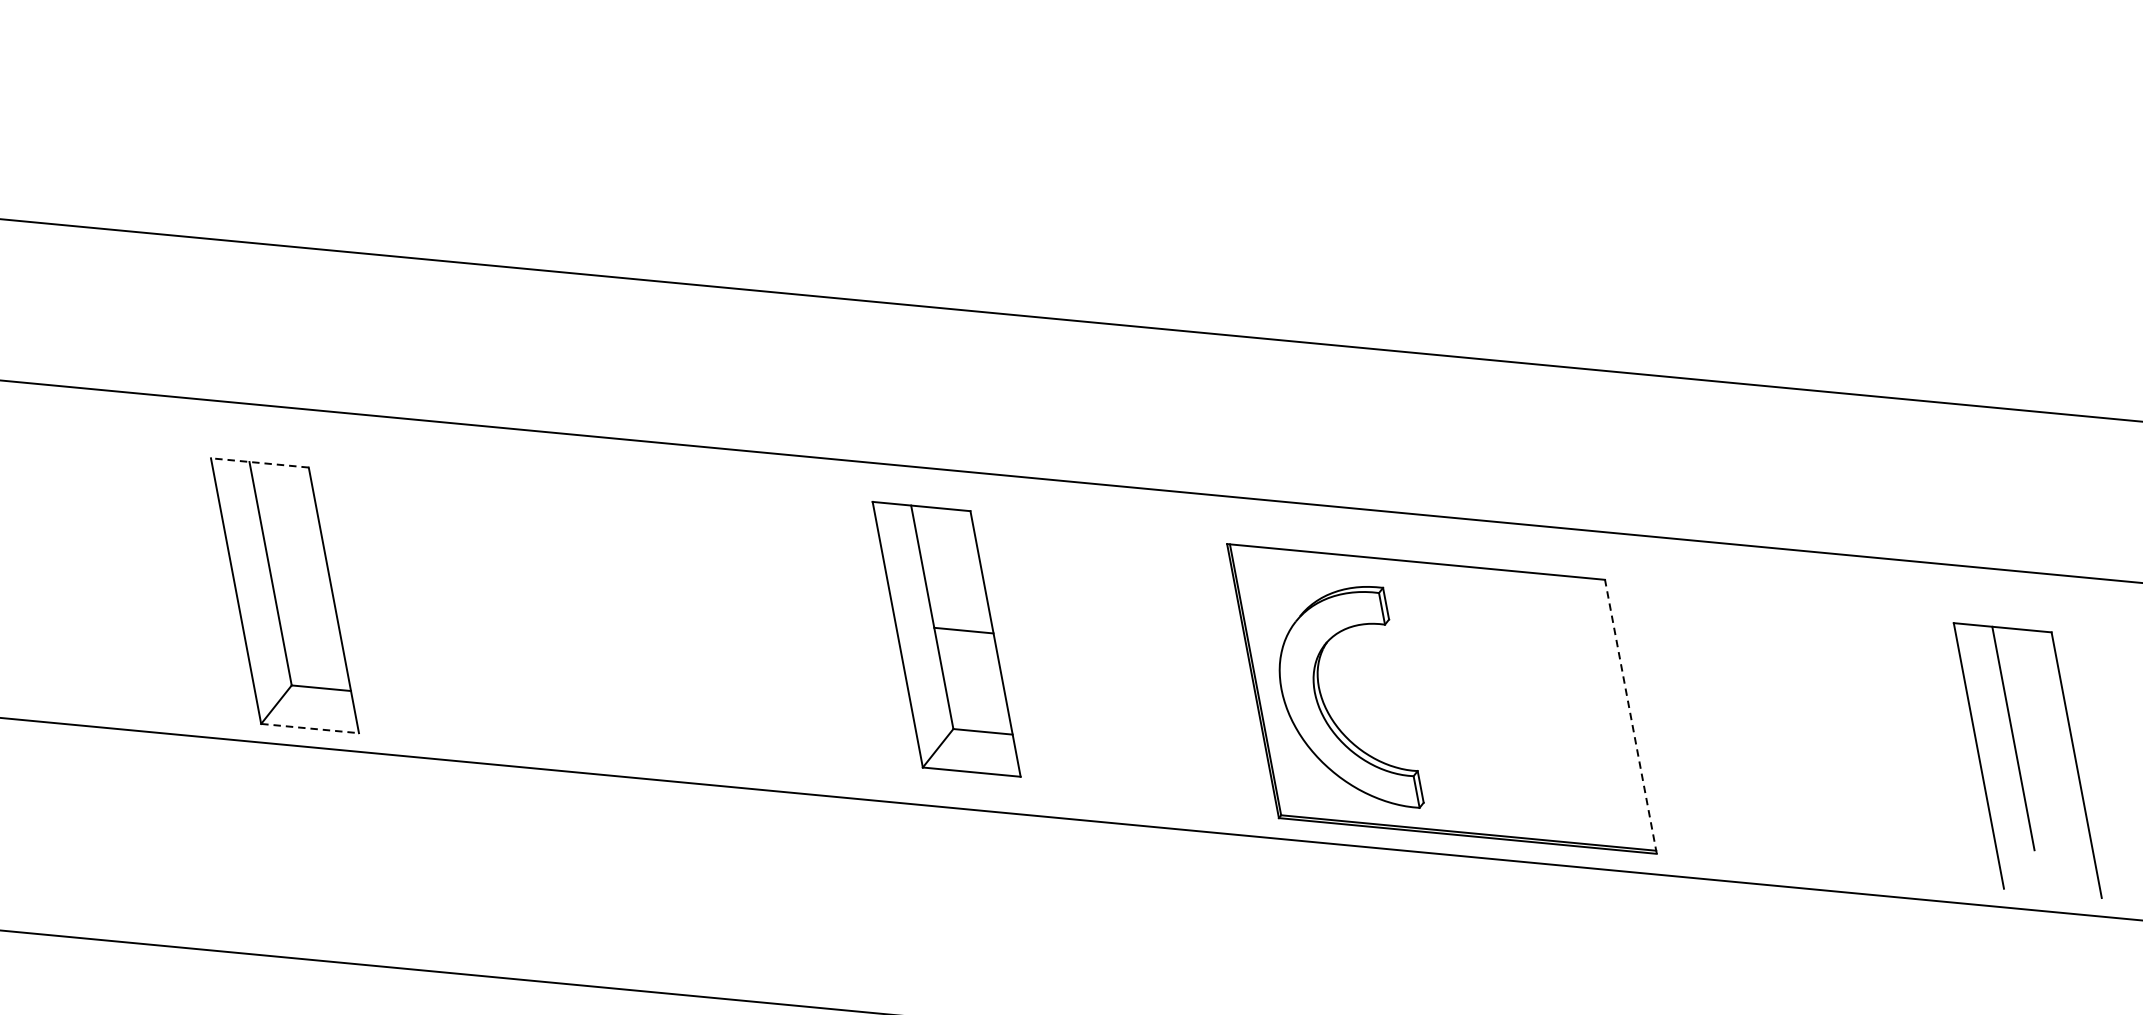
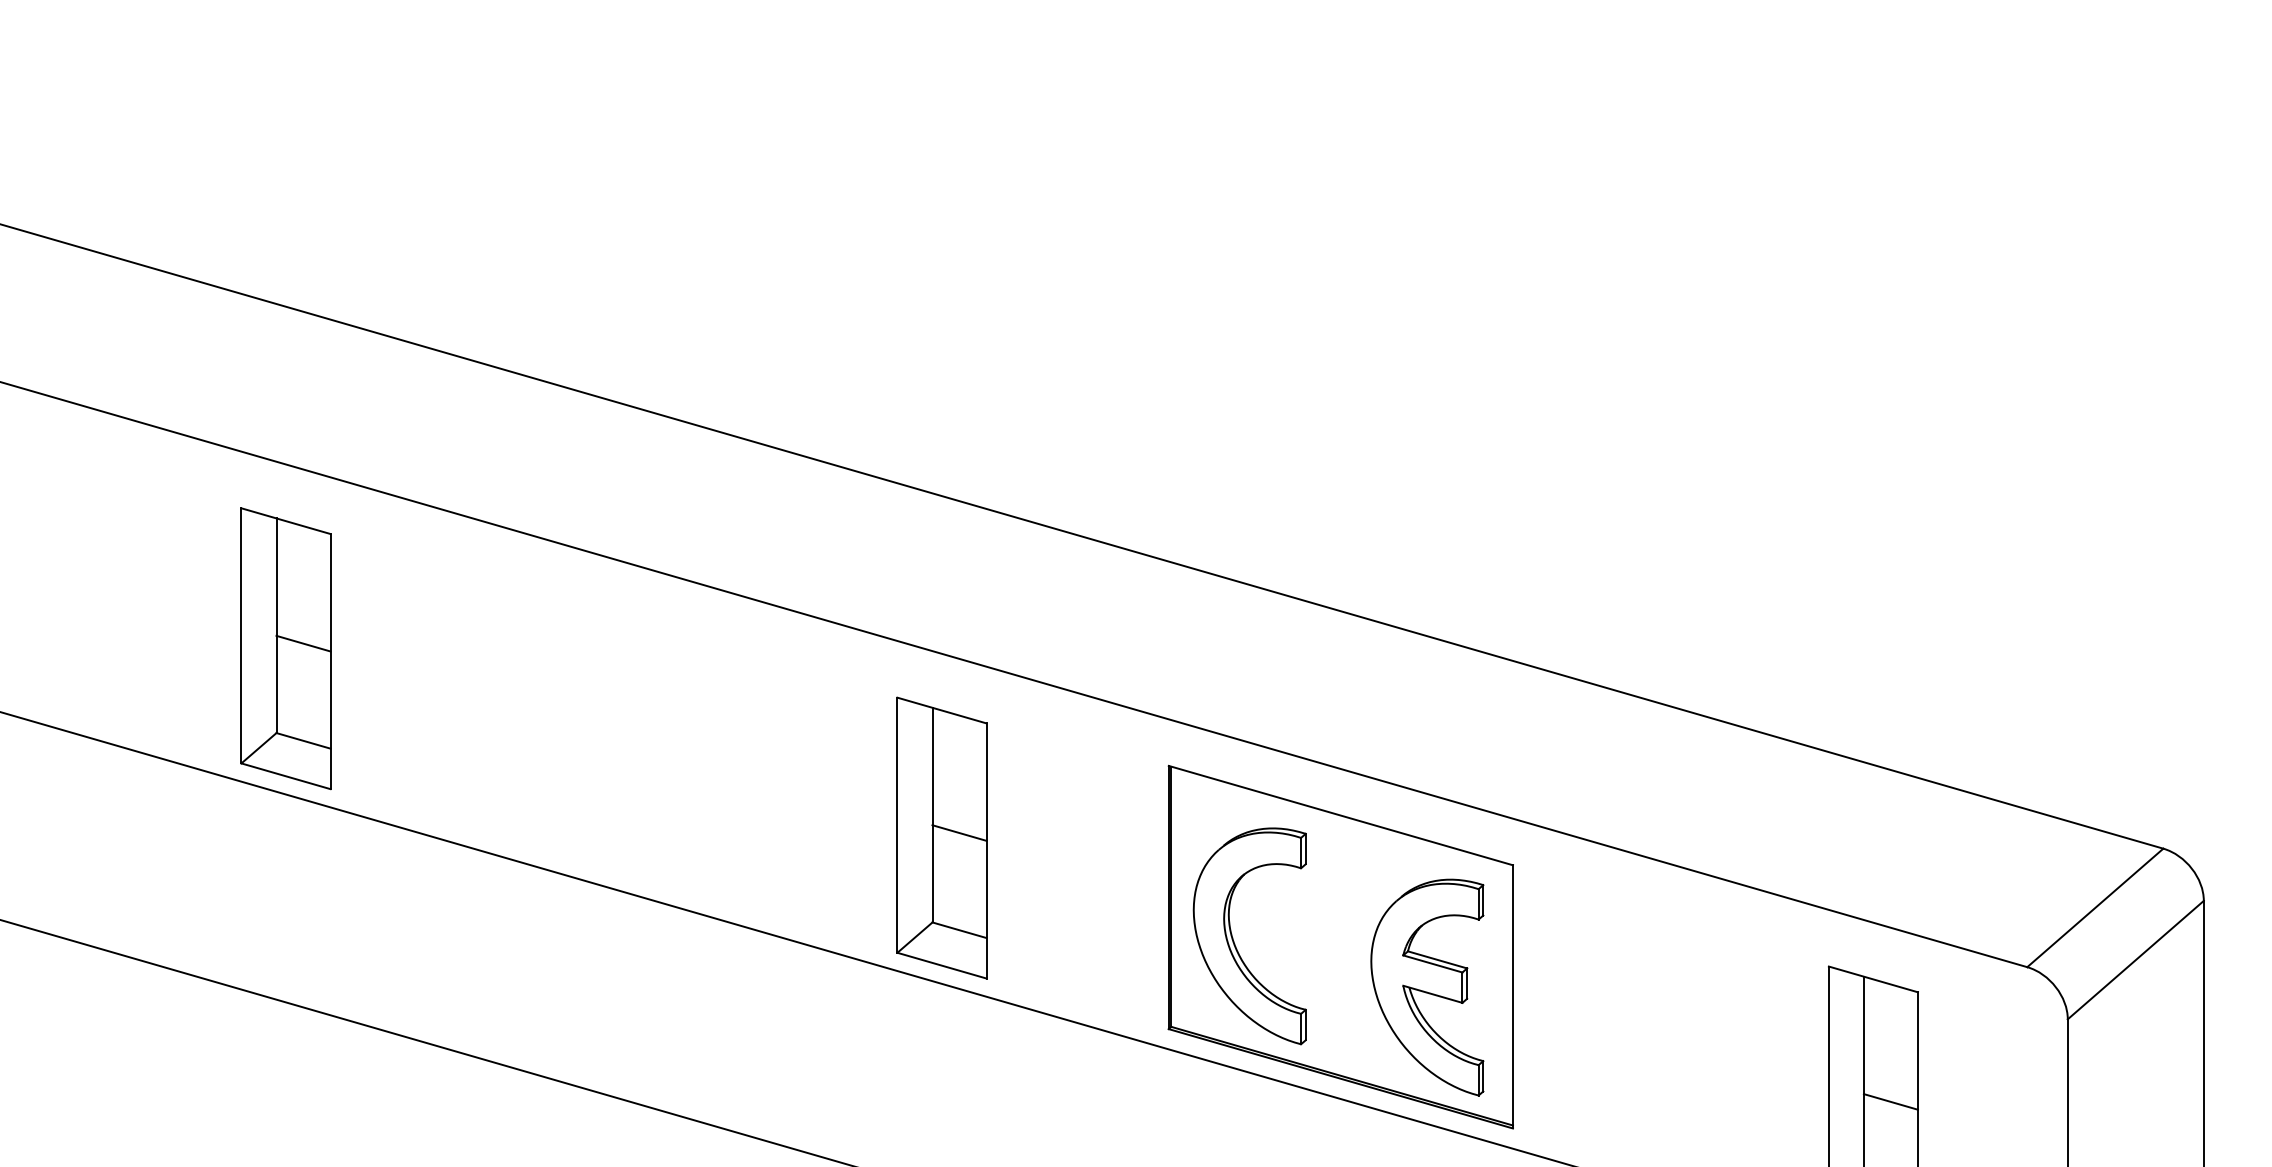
line: (259, 463) -> (285, 521), dashed -> solid
line: (302, 586) -> (303, 643), added
part: (946, 638) -> (941, 837), moved
line: (1631, 716) -> (1513, 996), dashed -> solid
part: (1540, 723) -> (1427, 987), added
line: (310, 728) -> (286, 776), dashed -> solid
line: (2044, 751) -> (1890, 1101), added

